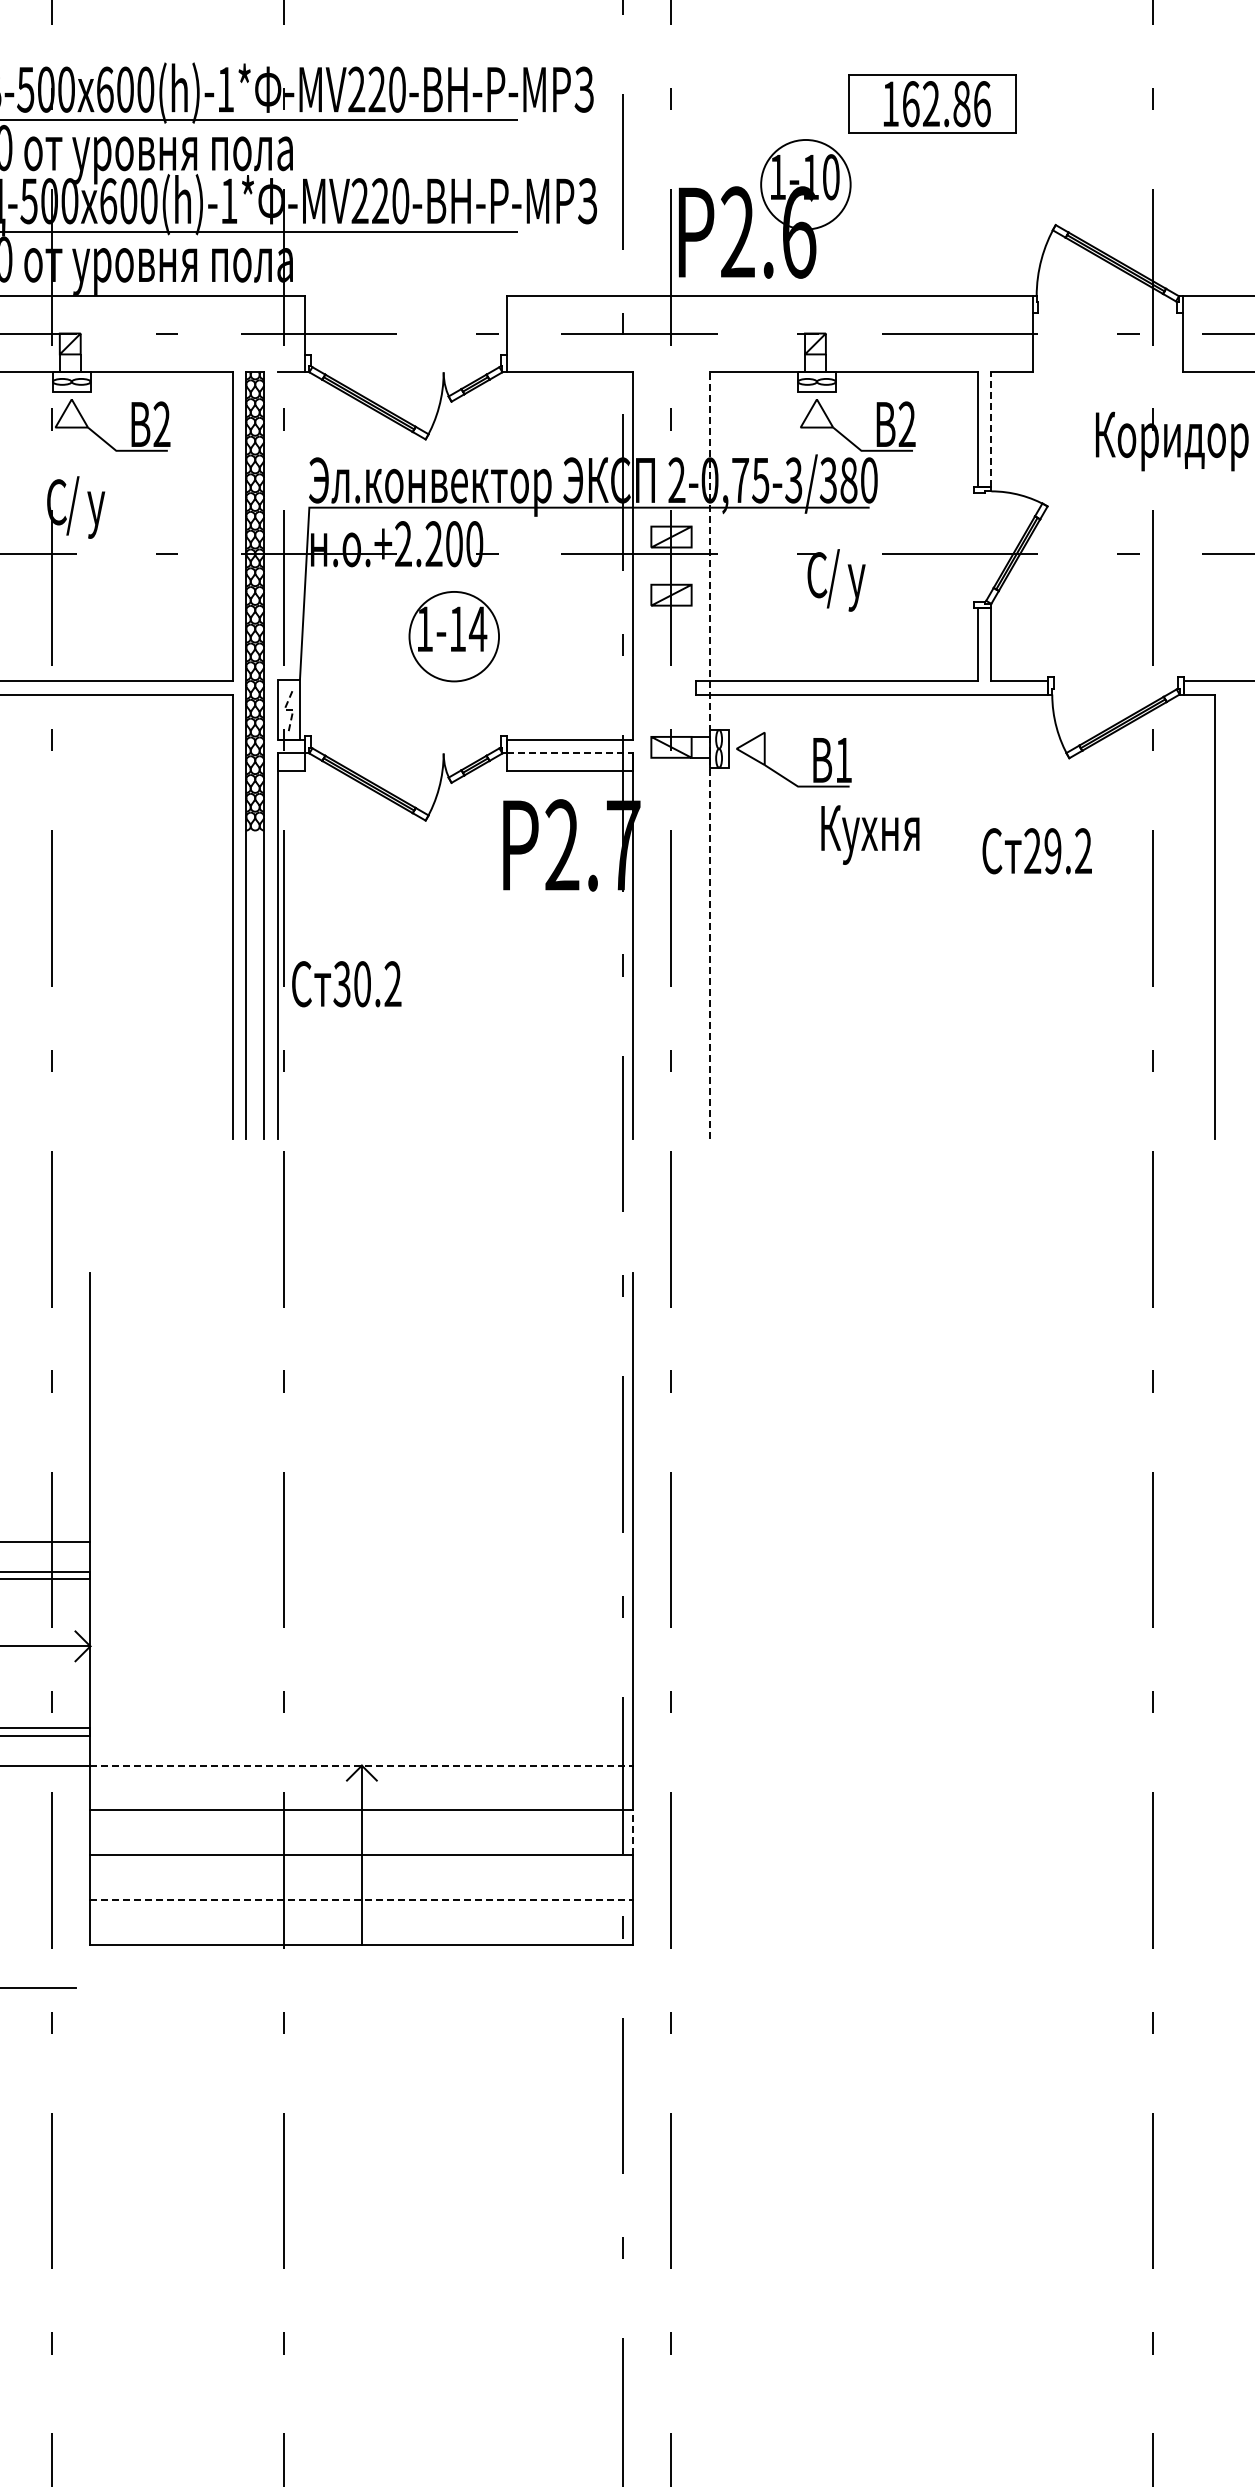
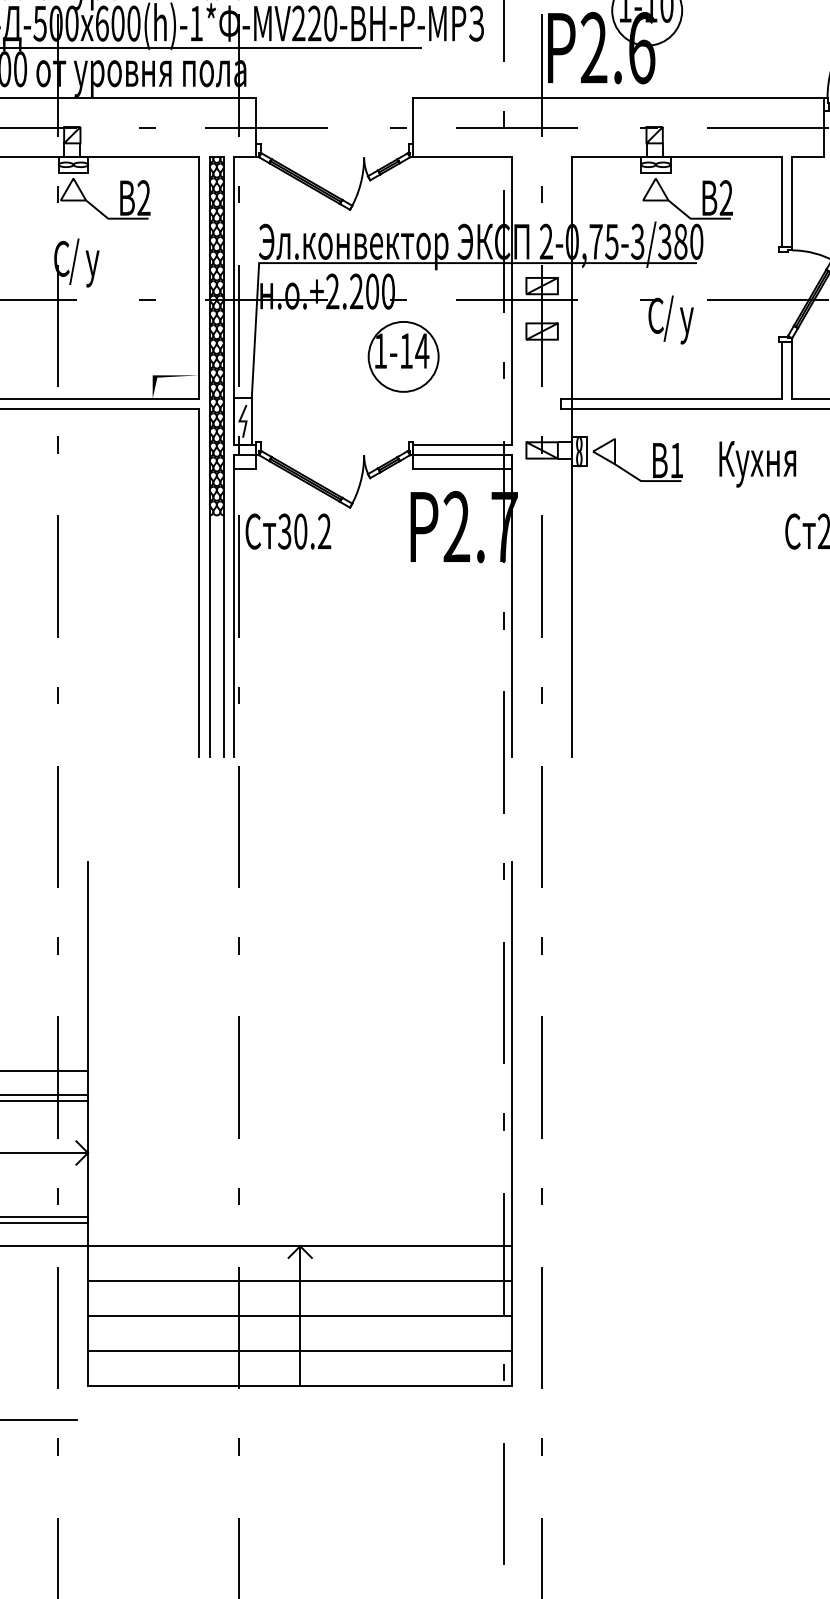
line: (991, 429) -> (792, 202), dashed -> solid
line: (277, 556) -> (234, 301), added
part: (453, 636) -> (403, 356), moved
fill: (202, 666) -> (175, 387), added
line: (288, 710) -> (242, 421), dashed -> solid
line: (570, 753) -> (463, 455), dashed -> solid
line: (709, 755) -> (571, 456), dashed -> solid
text: (870, 834) -> (757, 463), moved
text: (346, 984) -> (288, 531), moved
line: (361, 1765) -> (299, 1246), dashed -> solid
line: (633, 1832) -> (512, 1298), dashed -> solid
line: (361, 1899) -> (299, 1350), dashed -> solid

